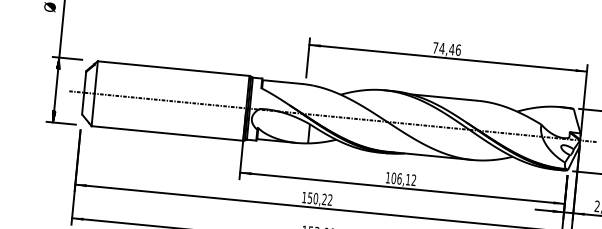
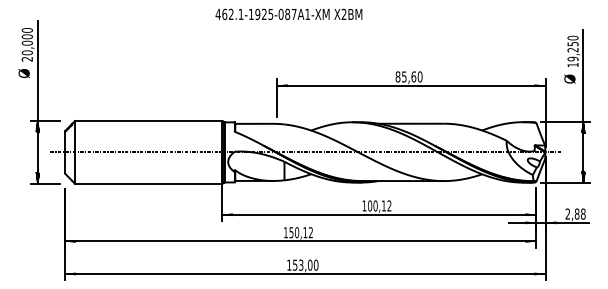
text: (446, 48) -> (408, 76), 74,46 -> 85,60
text: (399, 178) -> (375, 205), 106,12 -> 100,12
text: (324, 199) -> (305, 232), 150,22 -> 150,12

